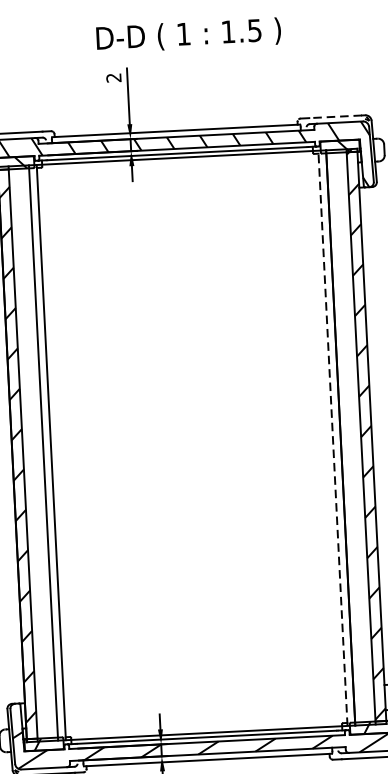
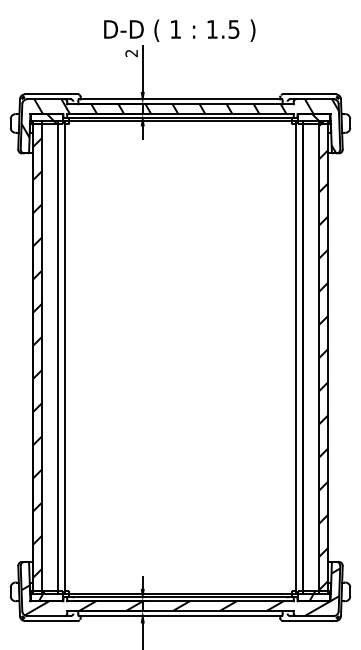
text: (188, 35) -> (179, 30), moved
line: (335, 116) -> (311, 94), dashed -> solid
line: (333, 438) -> (296, 357), dashed -> solid

